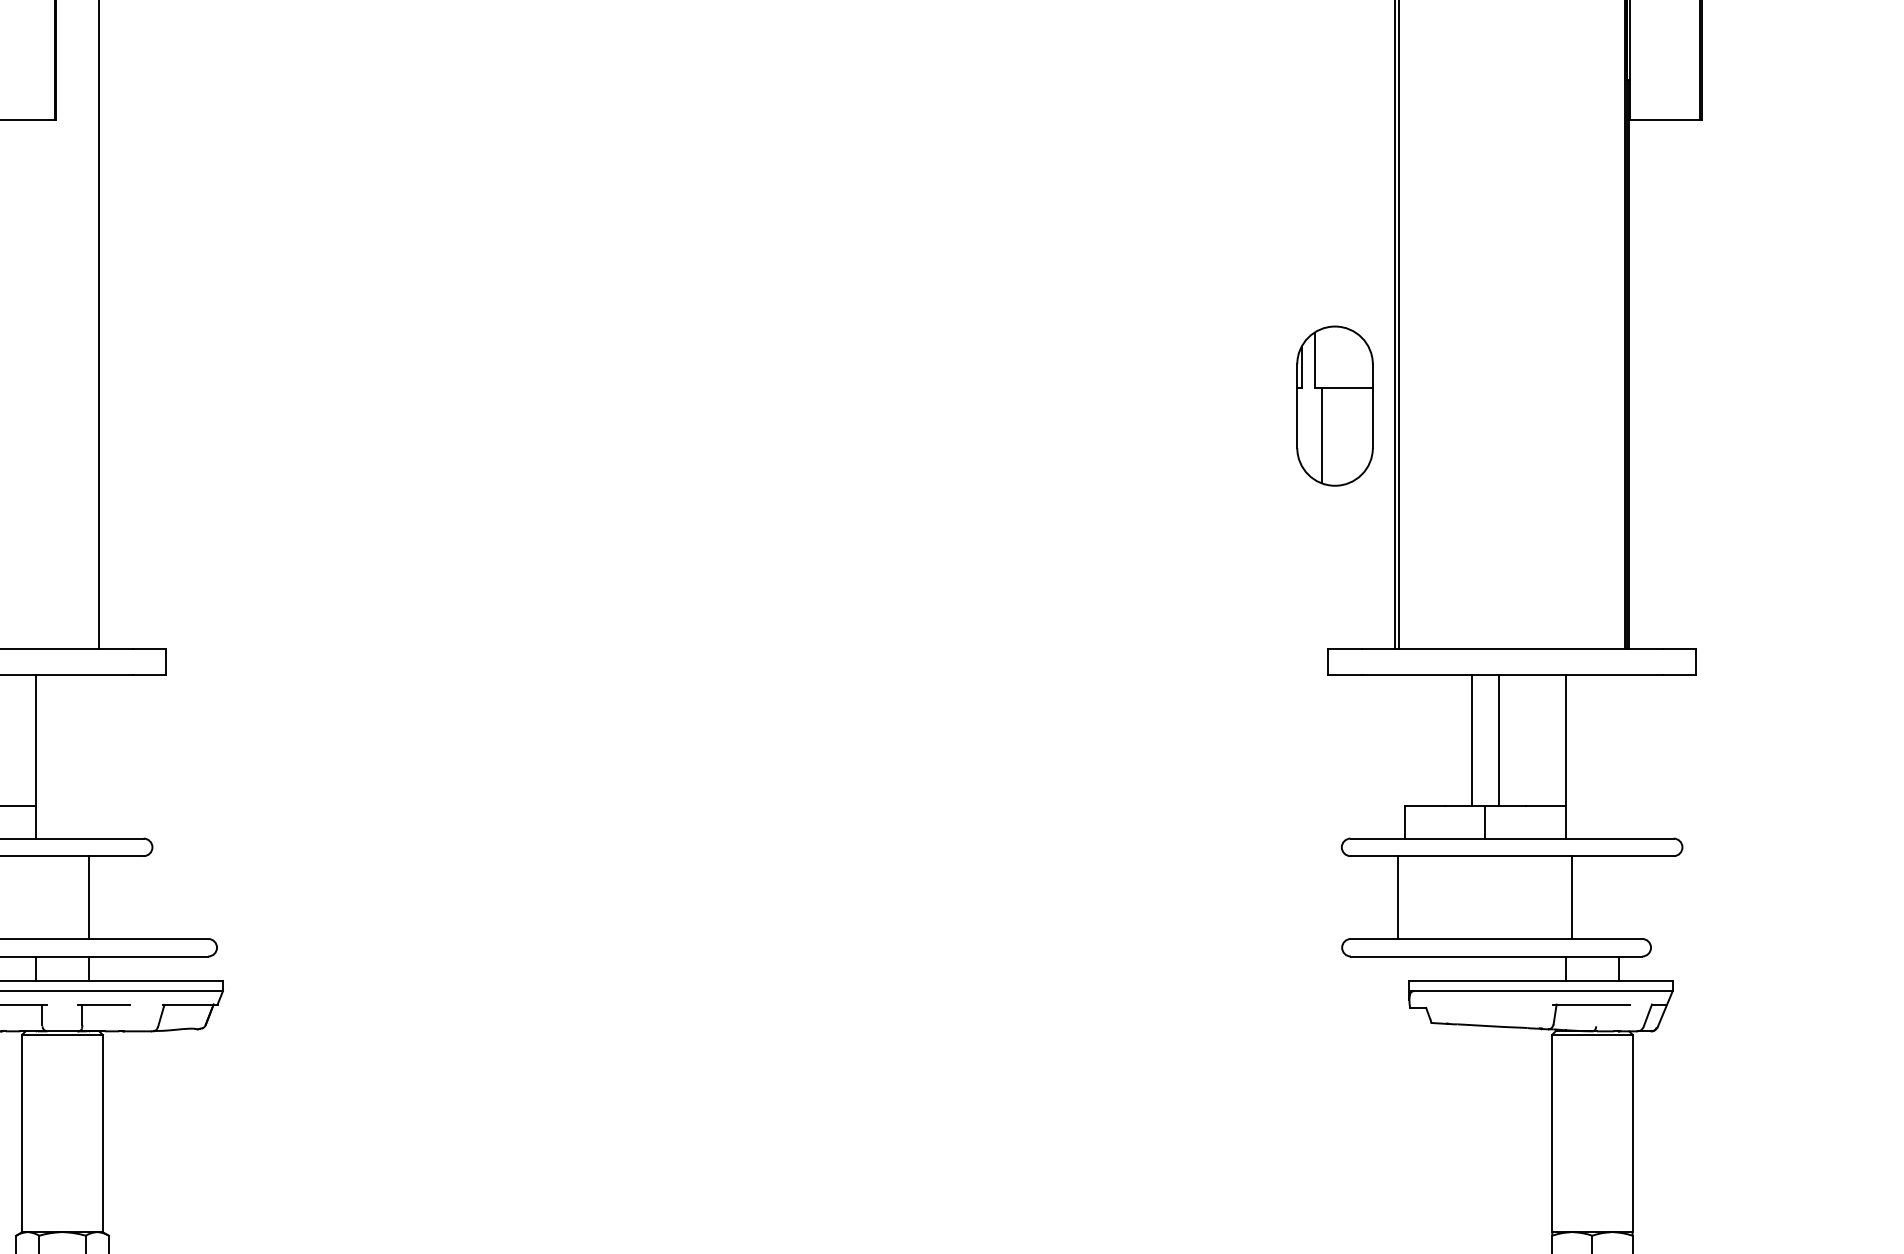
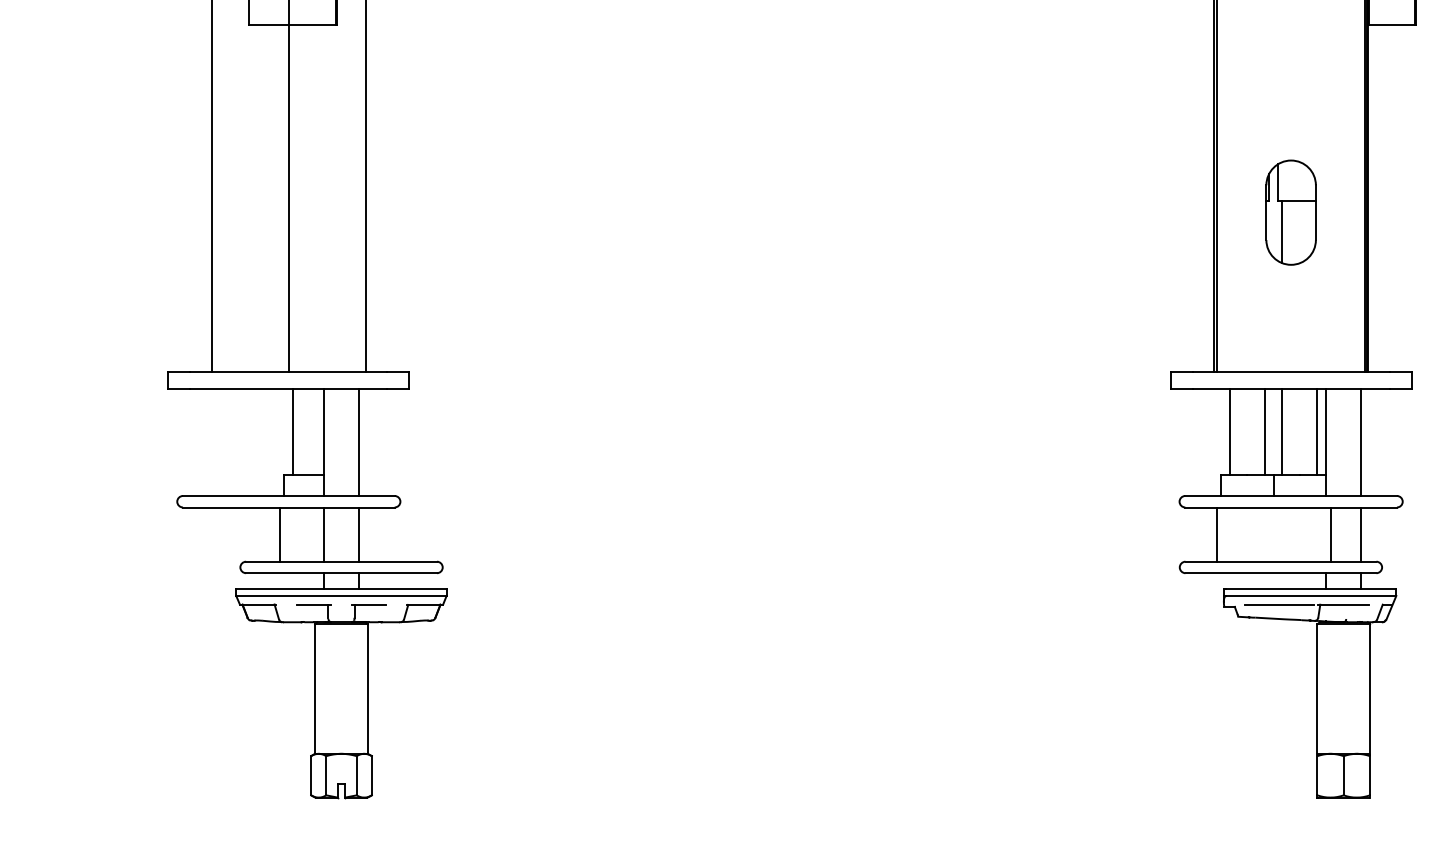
part: (1334, 405) -> (1290, 212), moved
line: (1418, 740) -> (1229, 431), added
line: (1552, 740) -> (1317, 431), added
line: (88, 756) -> (358, 442), added
line: (1619, 756) -> (1361, 442), added
line: (35, 897) -> (323, 534), added
line: (1619, 897) -> (1361, 534), added
line: (1492, 1004) -> (1278, 604), added

